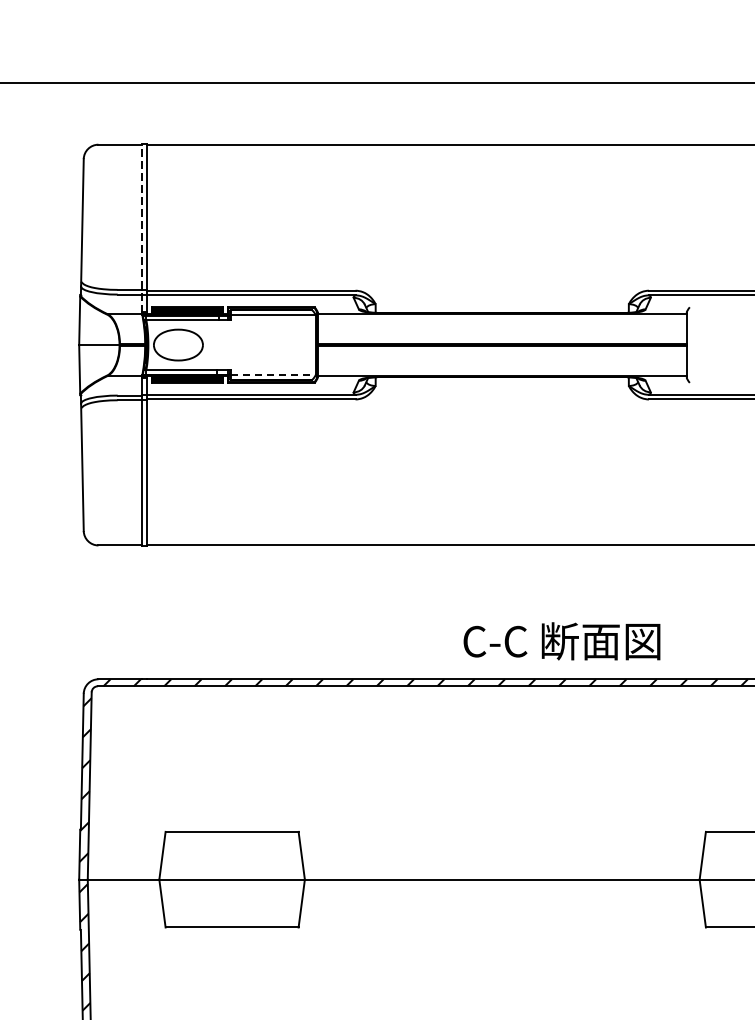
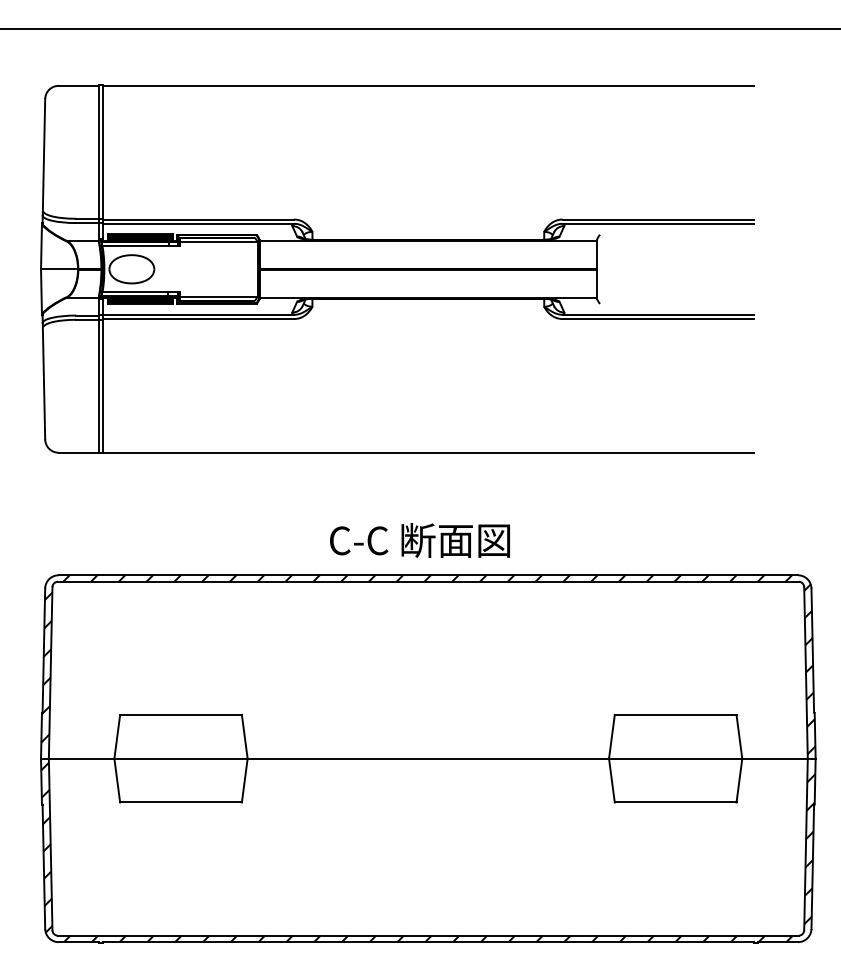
line: (141, 228) -> (98, 162), dashed -> solid
line: (273, 374) -> (218, 296), dashed -> solid
text: (561, 641) -> (419, 540), moved

